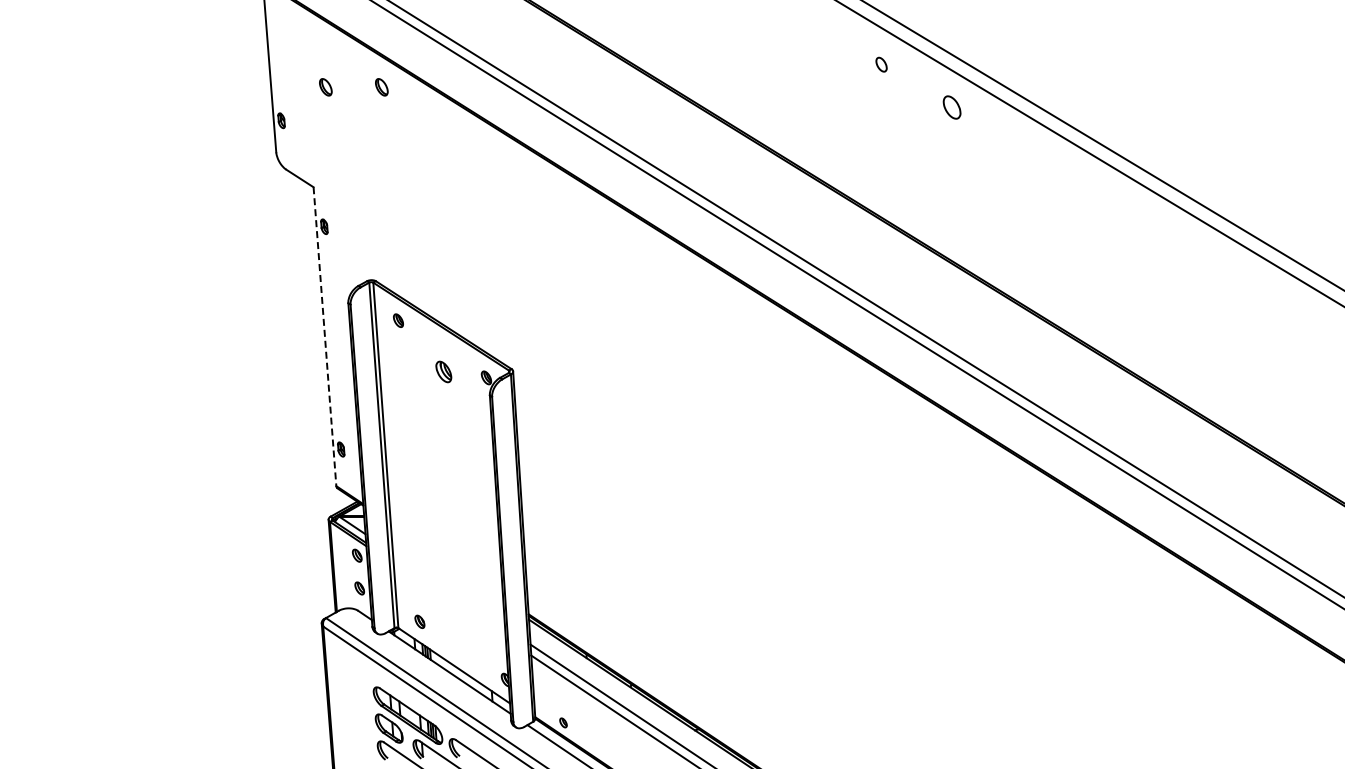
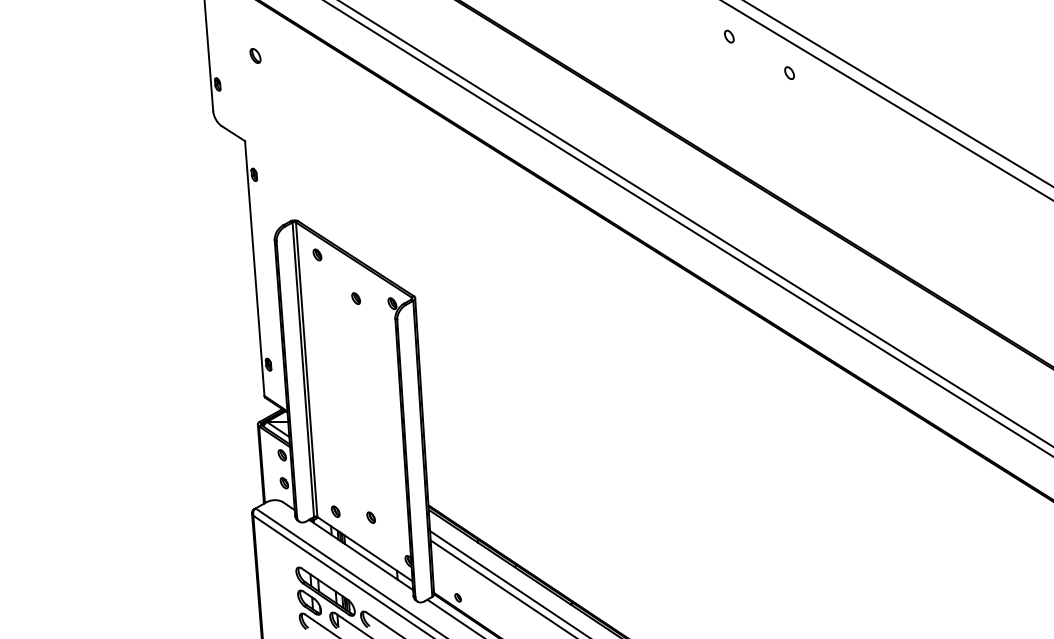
part: (381, 87) -> (302, 56), removed
part: (952, 107) -> (789, 73), size x0.62
line: (324, 336) -> (254, 268), dashed -> solid
part: (443, 371) -> (355, 298), size x0.62
part: (461, 628) -> (371, 517), added

